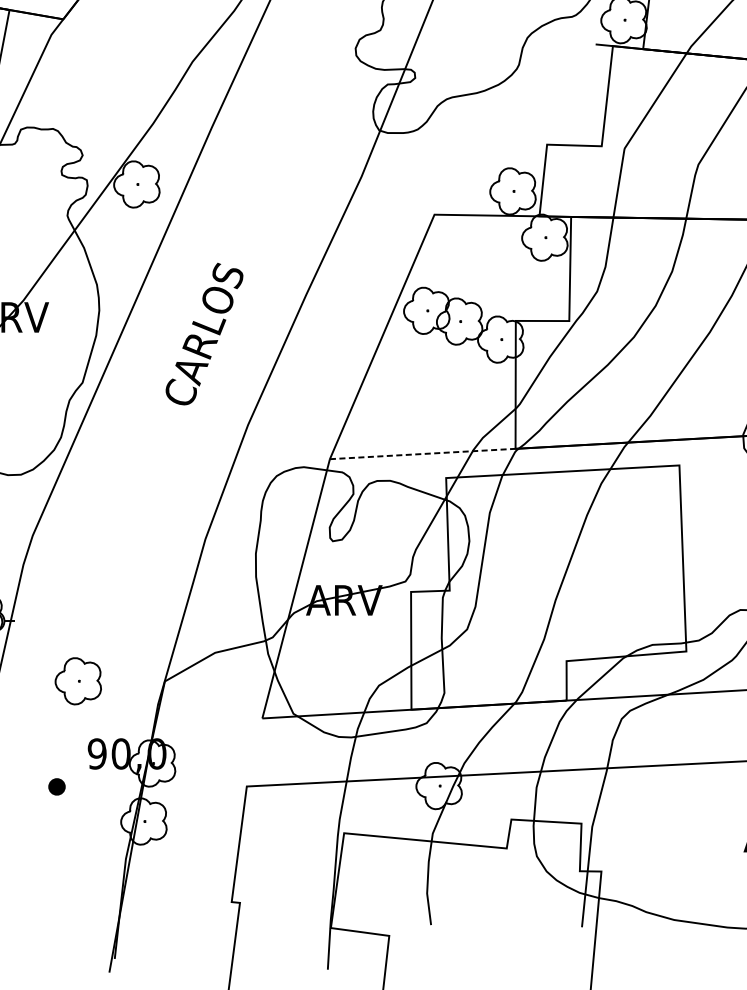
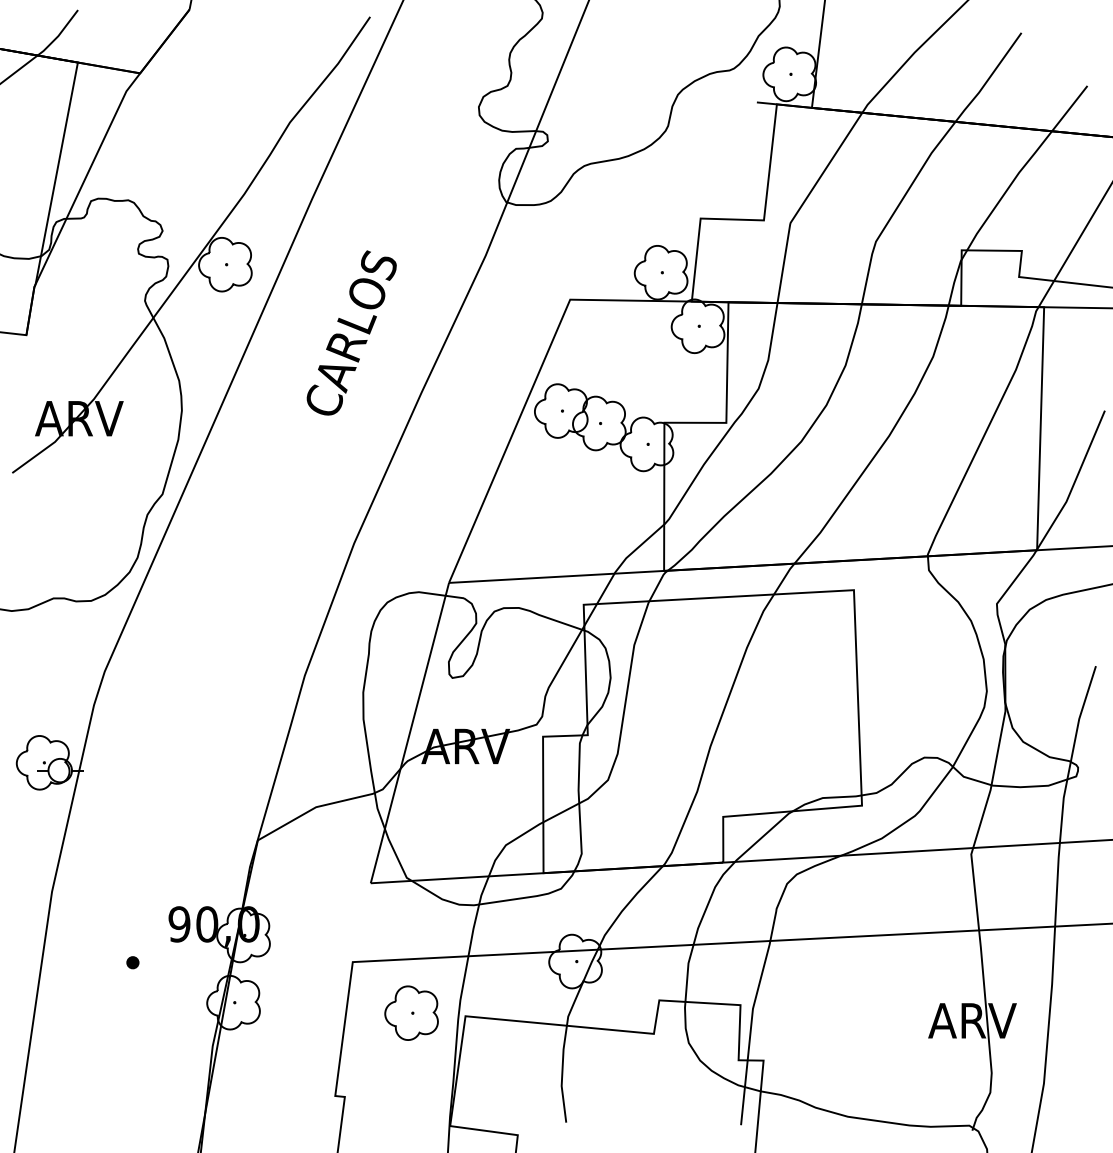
text: (204, 333) -> (351, 332), moved
line: (422, 453) -> (556, 576), dashed -> solid
part: (78, 680) -> (411, 1012), moved
part: (56, 786) -> (132, 962), size x0.62

